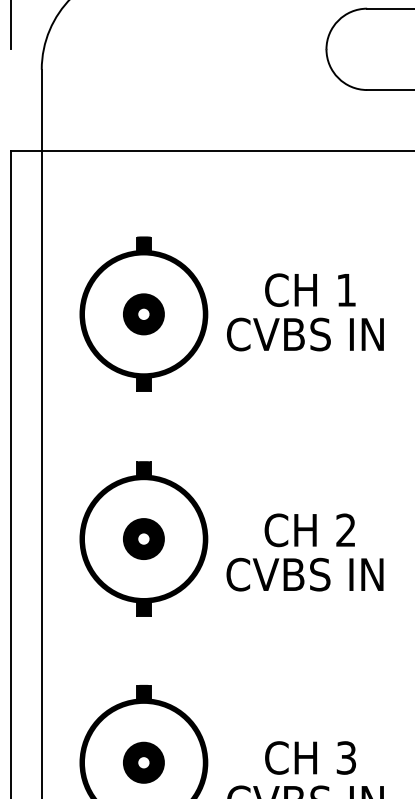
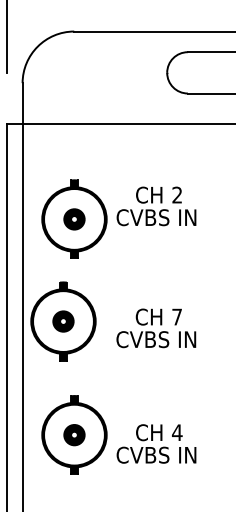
text: (344, 288) -> (176, 194), 1 -> 2
part: (143, 312) -> (74, 218), moved
text: (344, 529) -> (176, 316), 2 -> 7
part: (143, 538) -> (63, 321), moved
text: (346, 757) -> (177, 432), 3 -> 4

